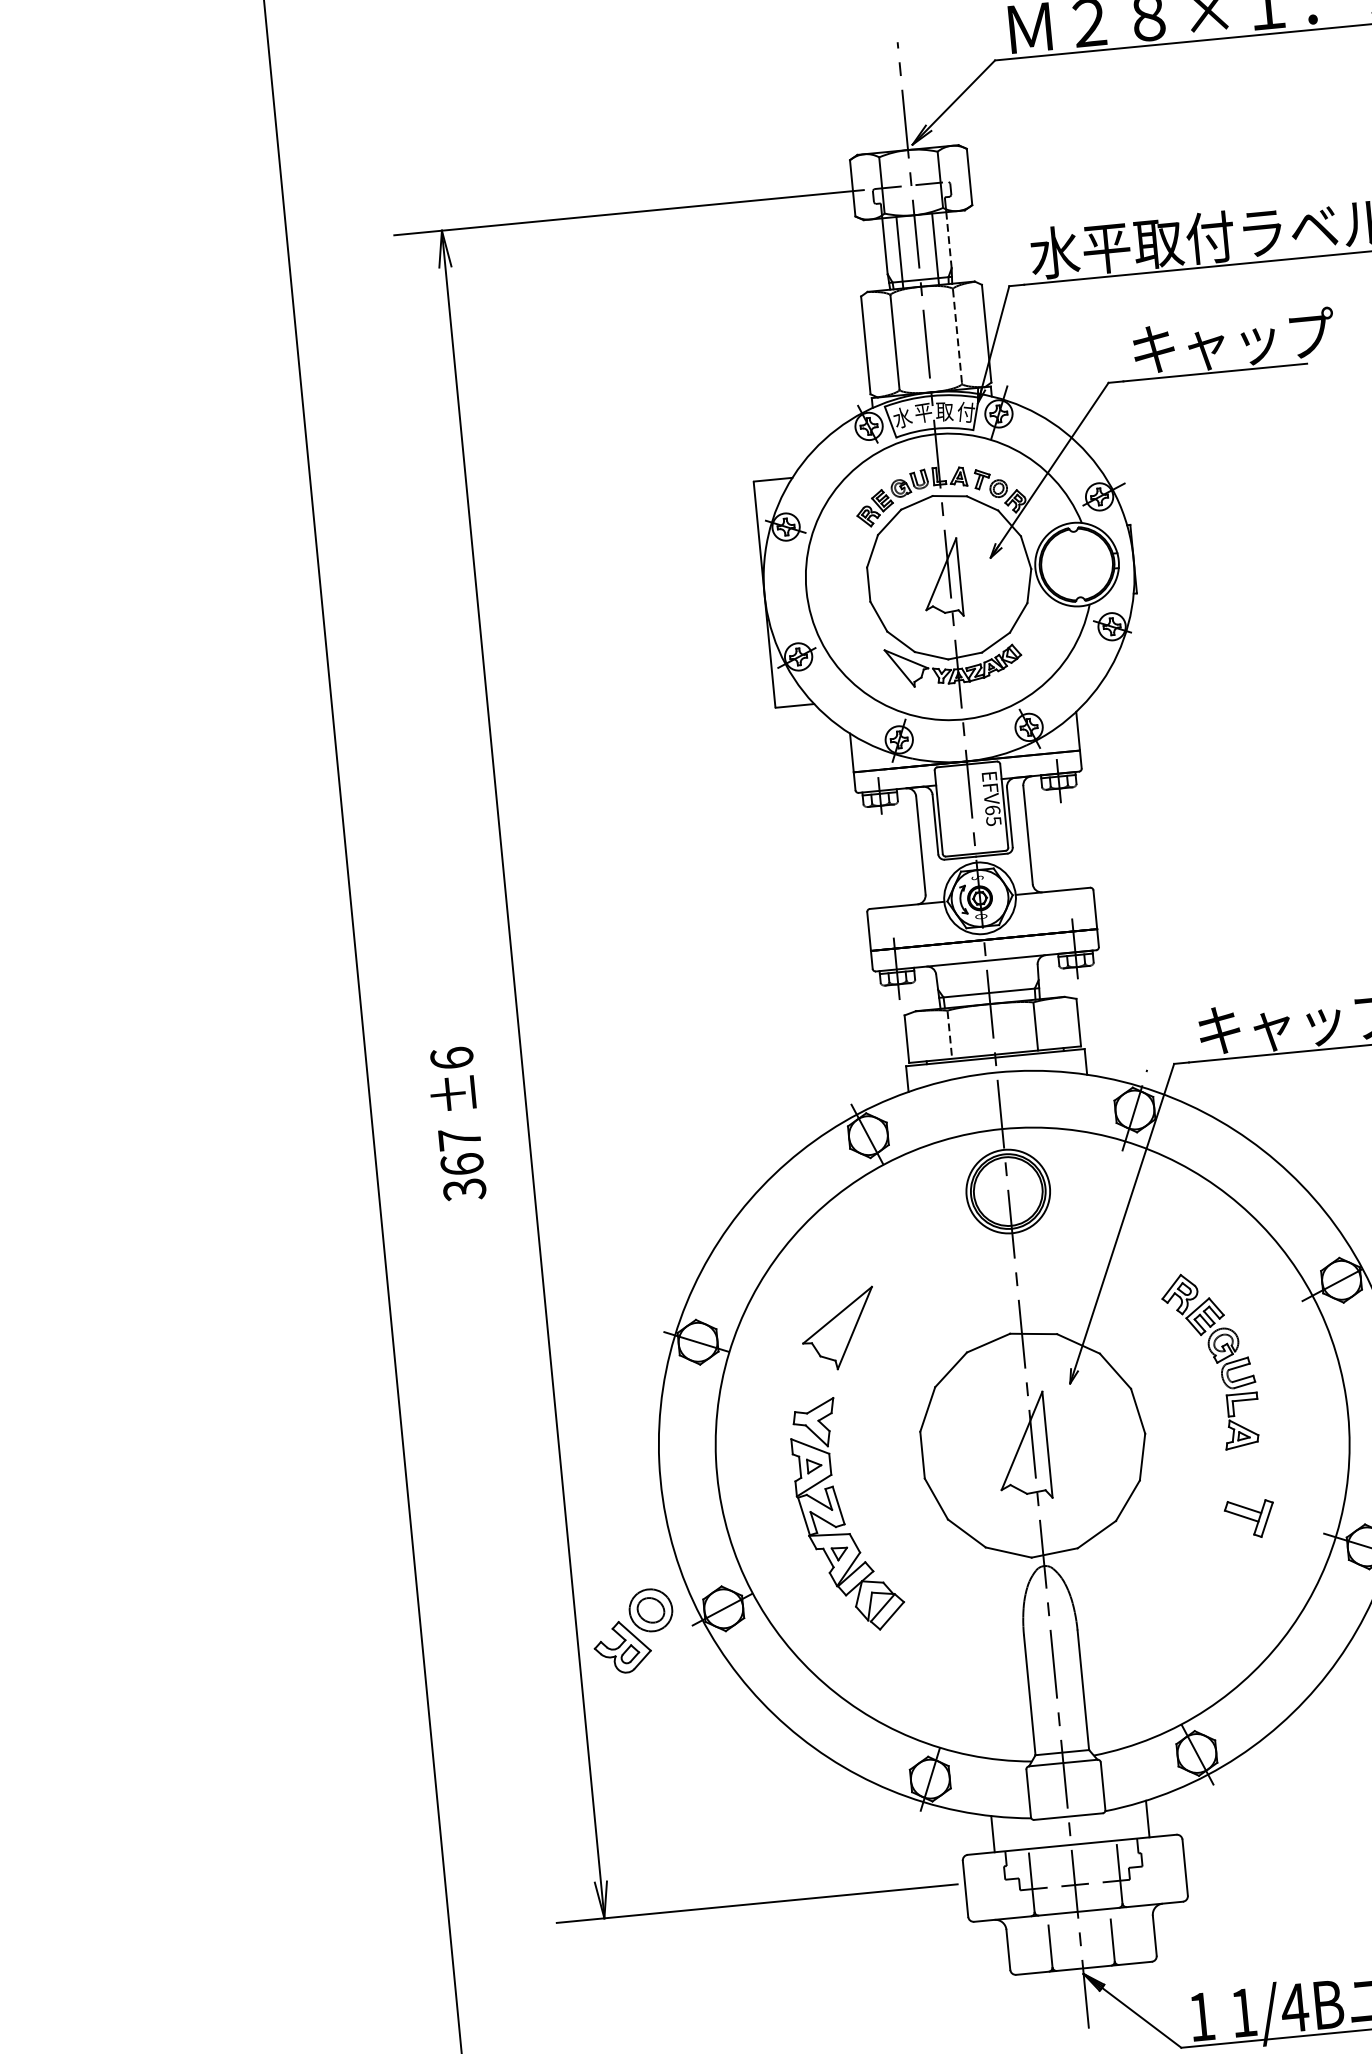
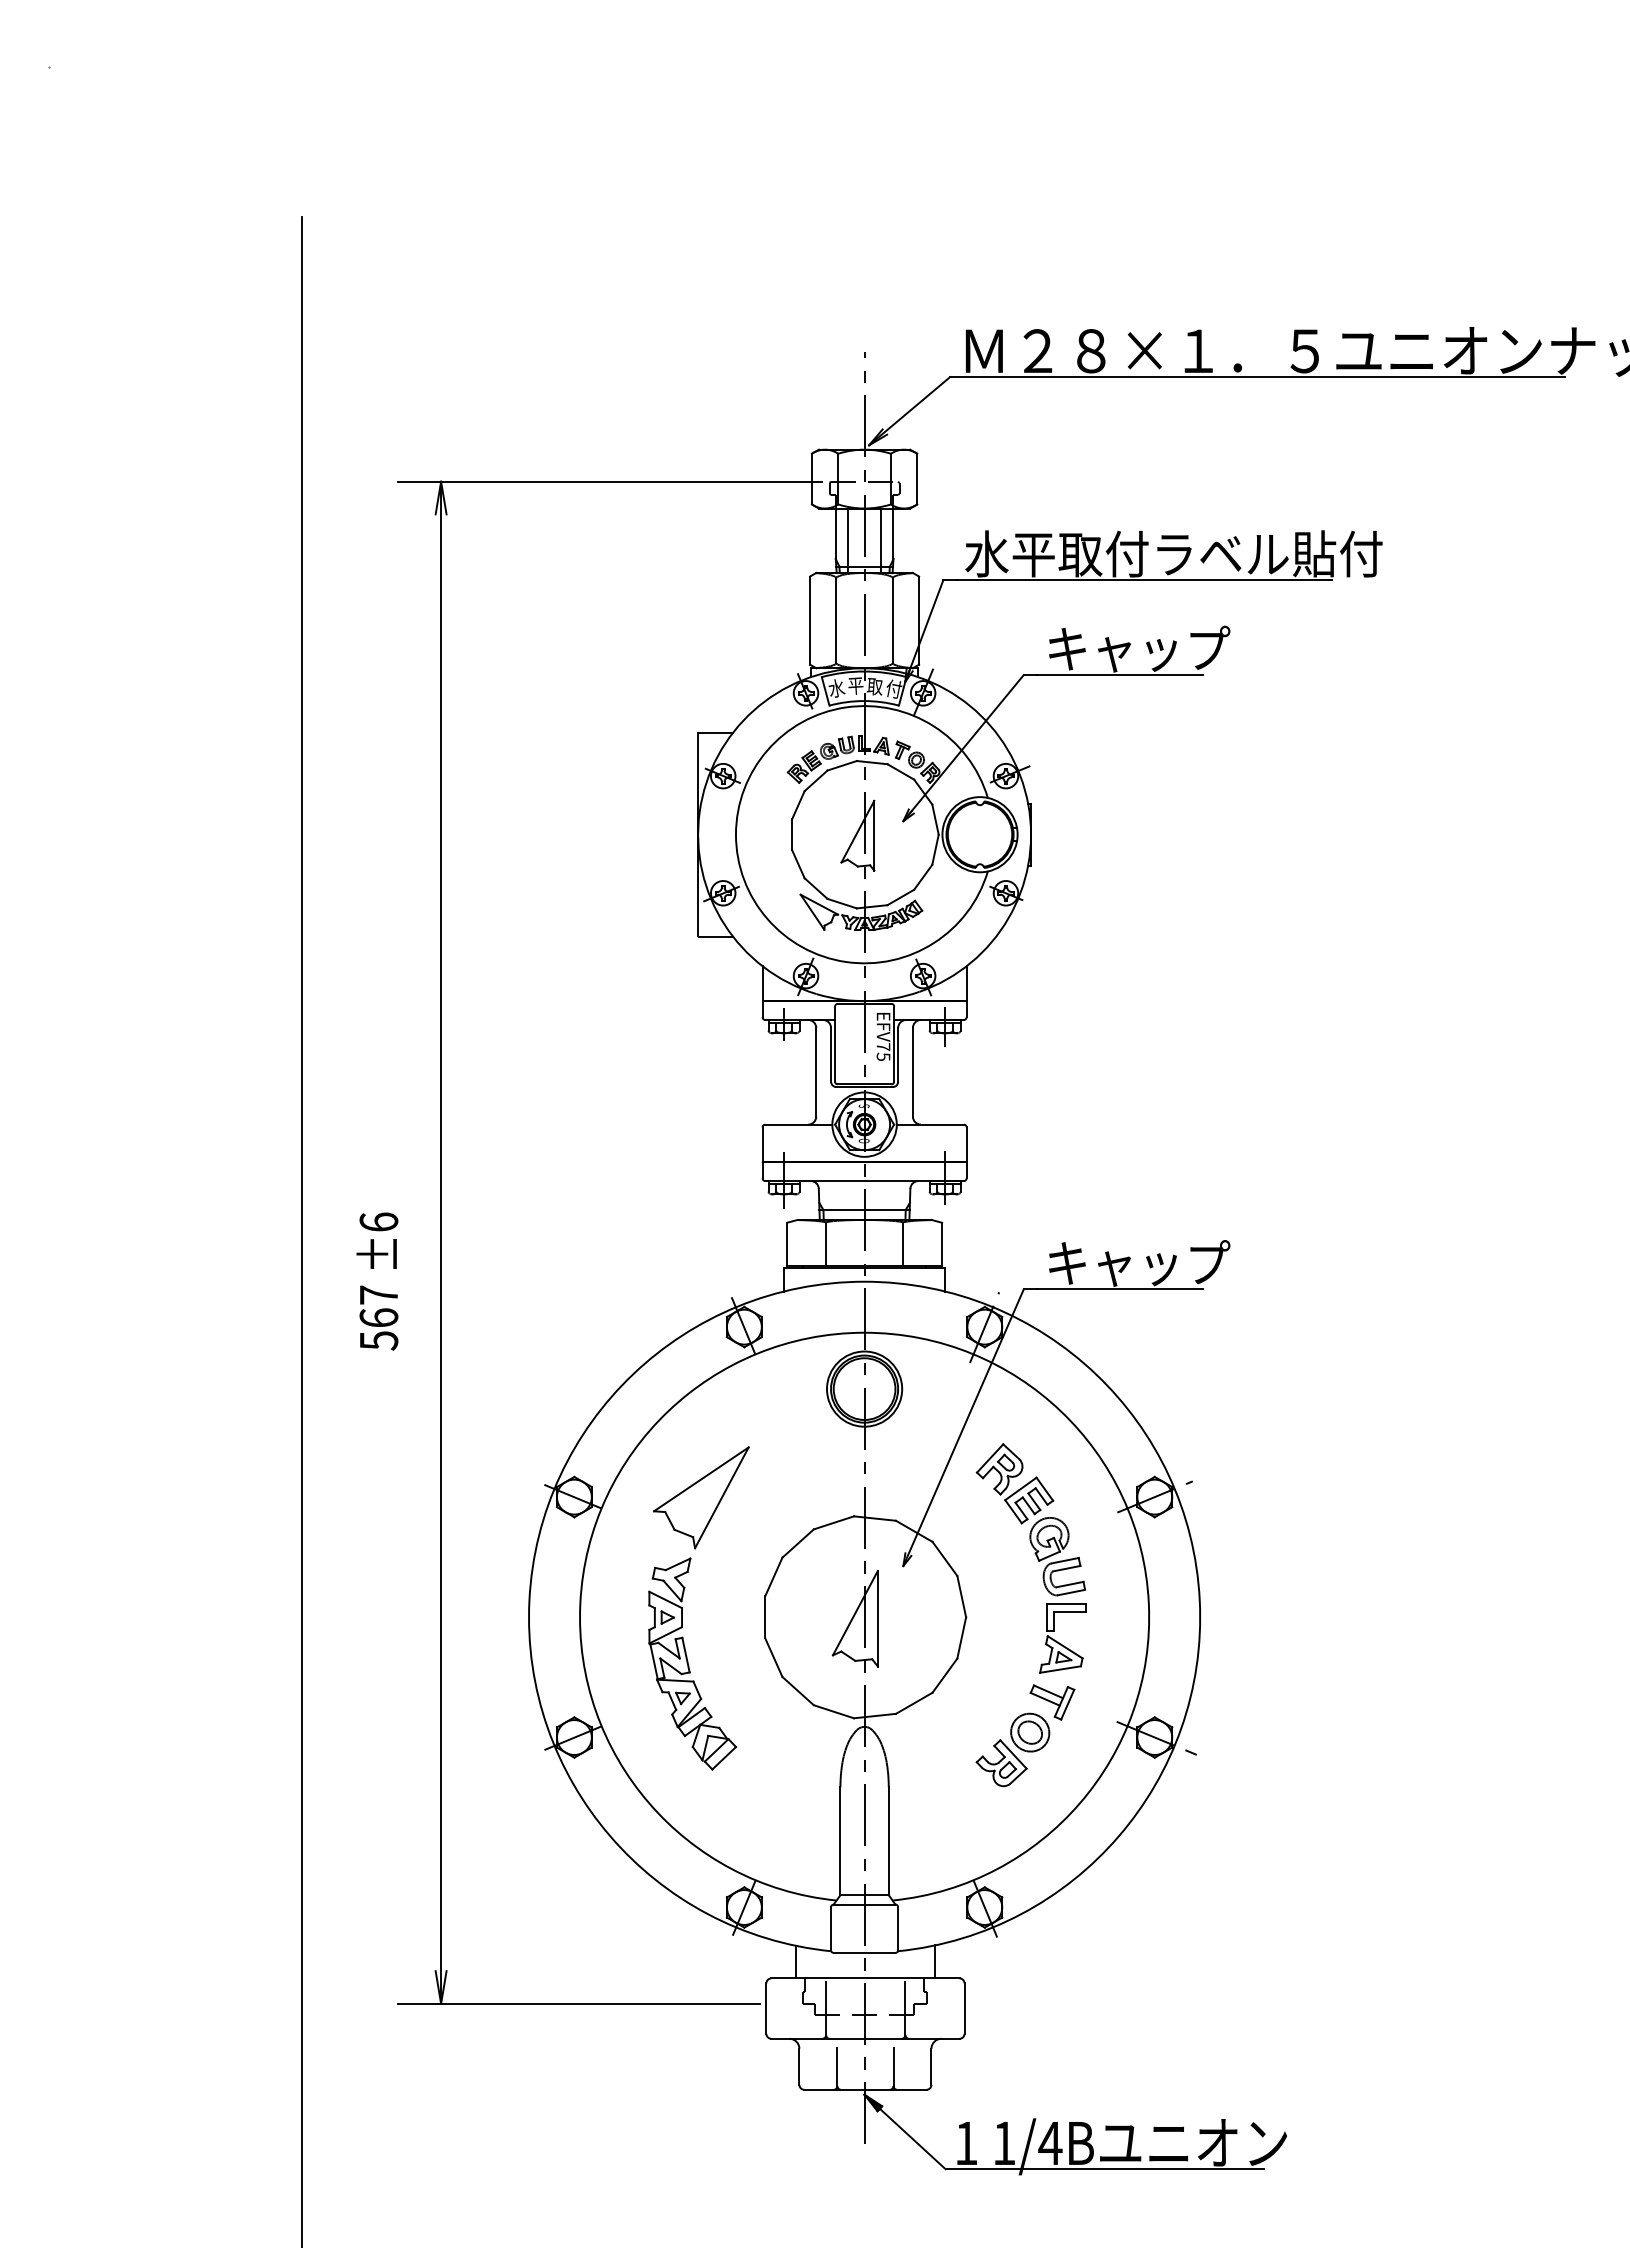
line: (948, 239) -> (893, 533), dashed -> solid
line: (957, 337) -> (892, 621), dashed -> solid
text: (992, 810) -> (883, 1047), EFV65 -> EFV75
line: (949, 1035) -> (825, 1244), dashed -> solid
text: (464, 1189) -> (378, 1340), 367 -> 567
part: (839, 1329) -> (701, 1497), size x1.43
part: (1210, 1361) -> (1030, 1558), size x1.43
part: (633, 1630) -> (1012, 1749), moved

